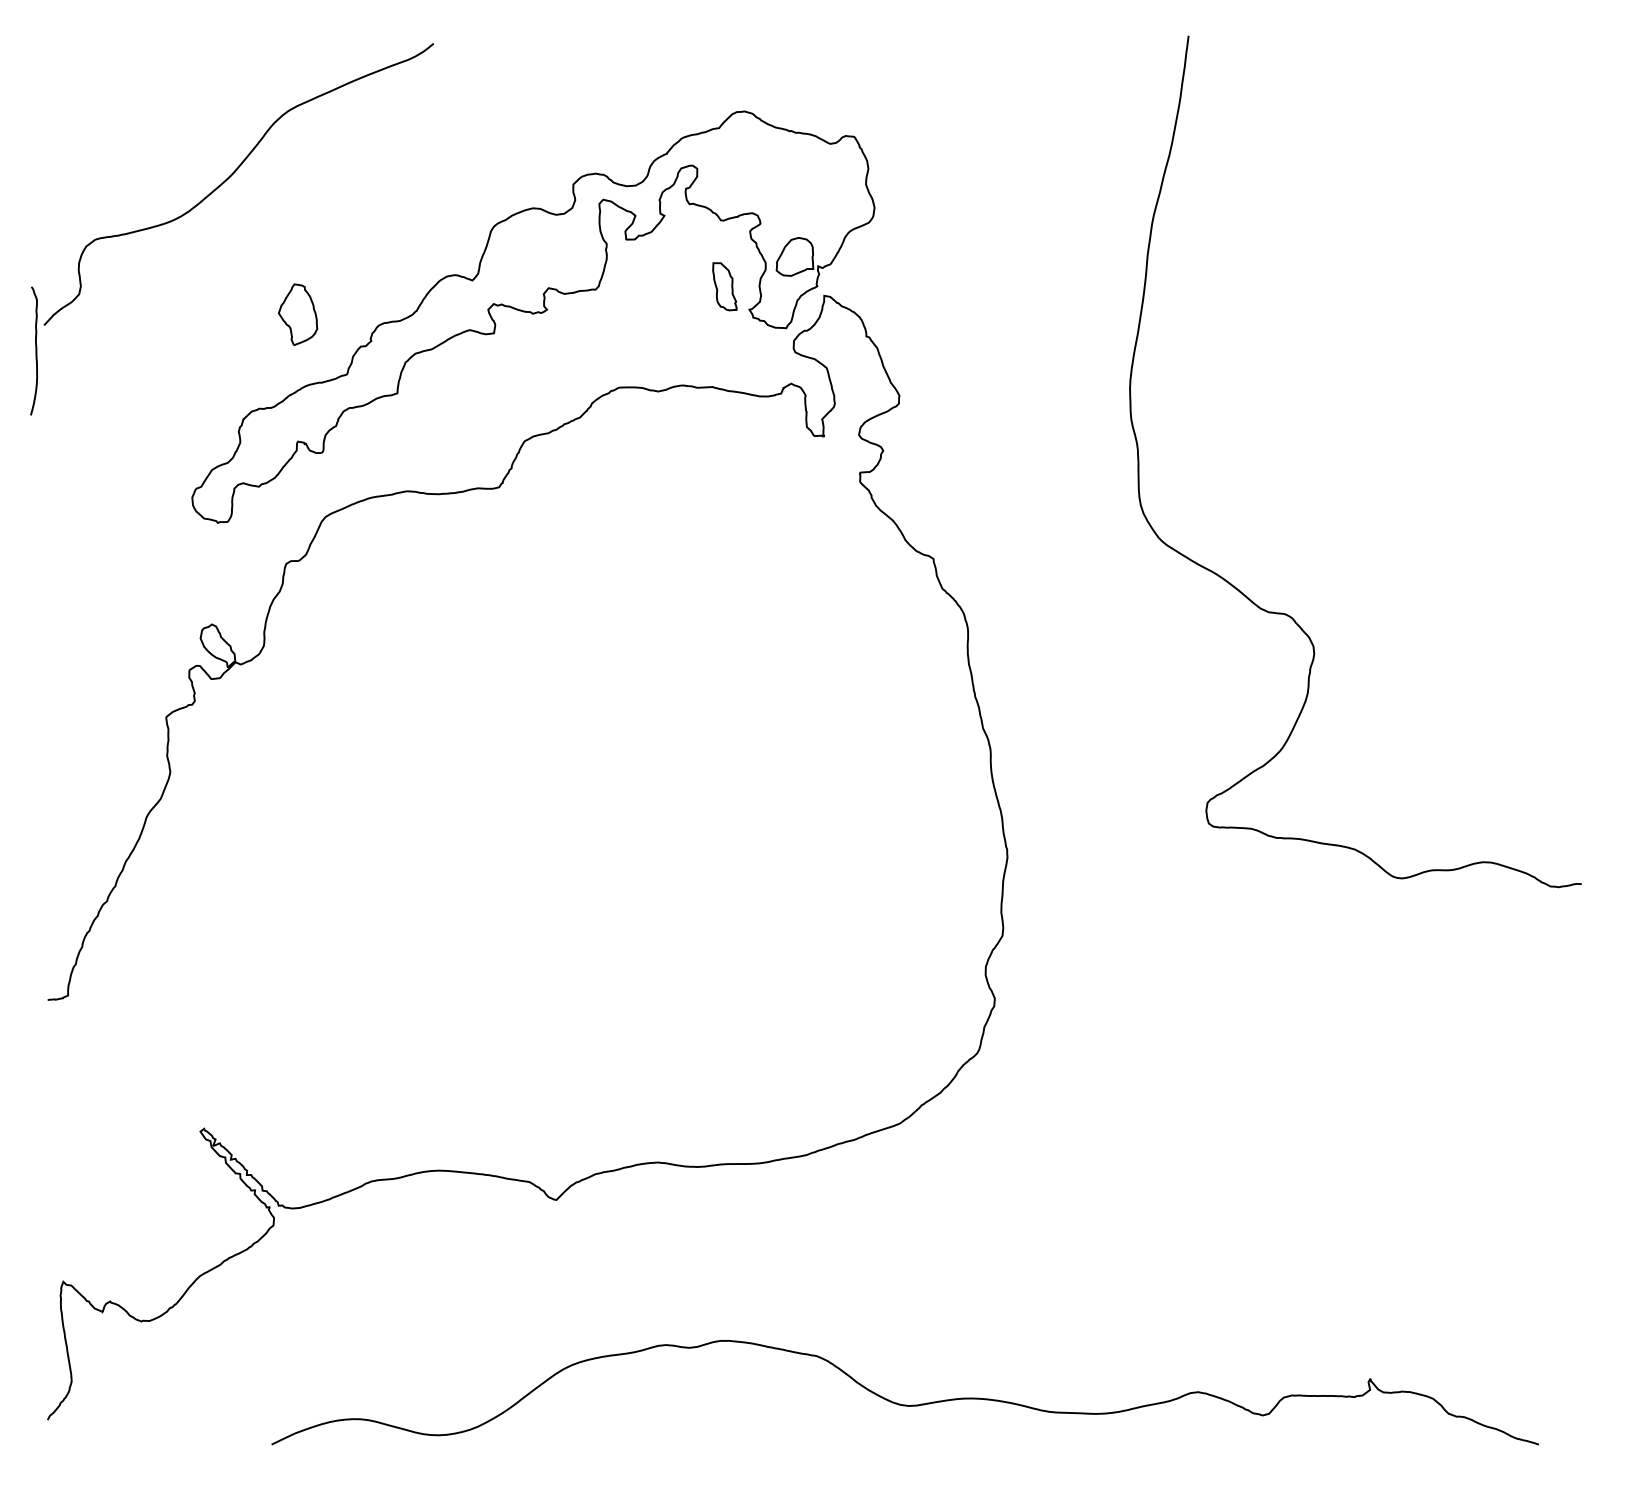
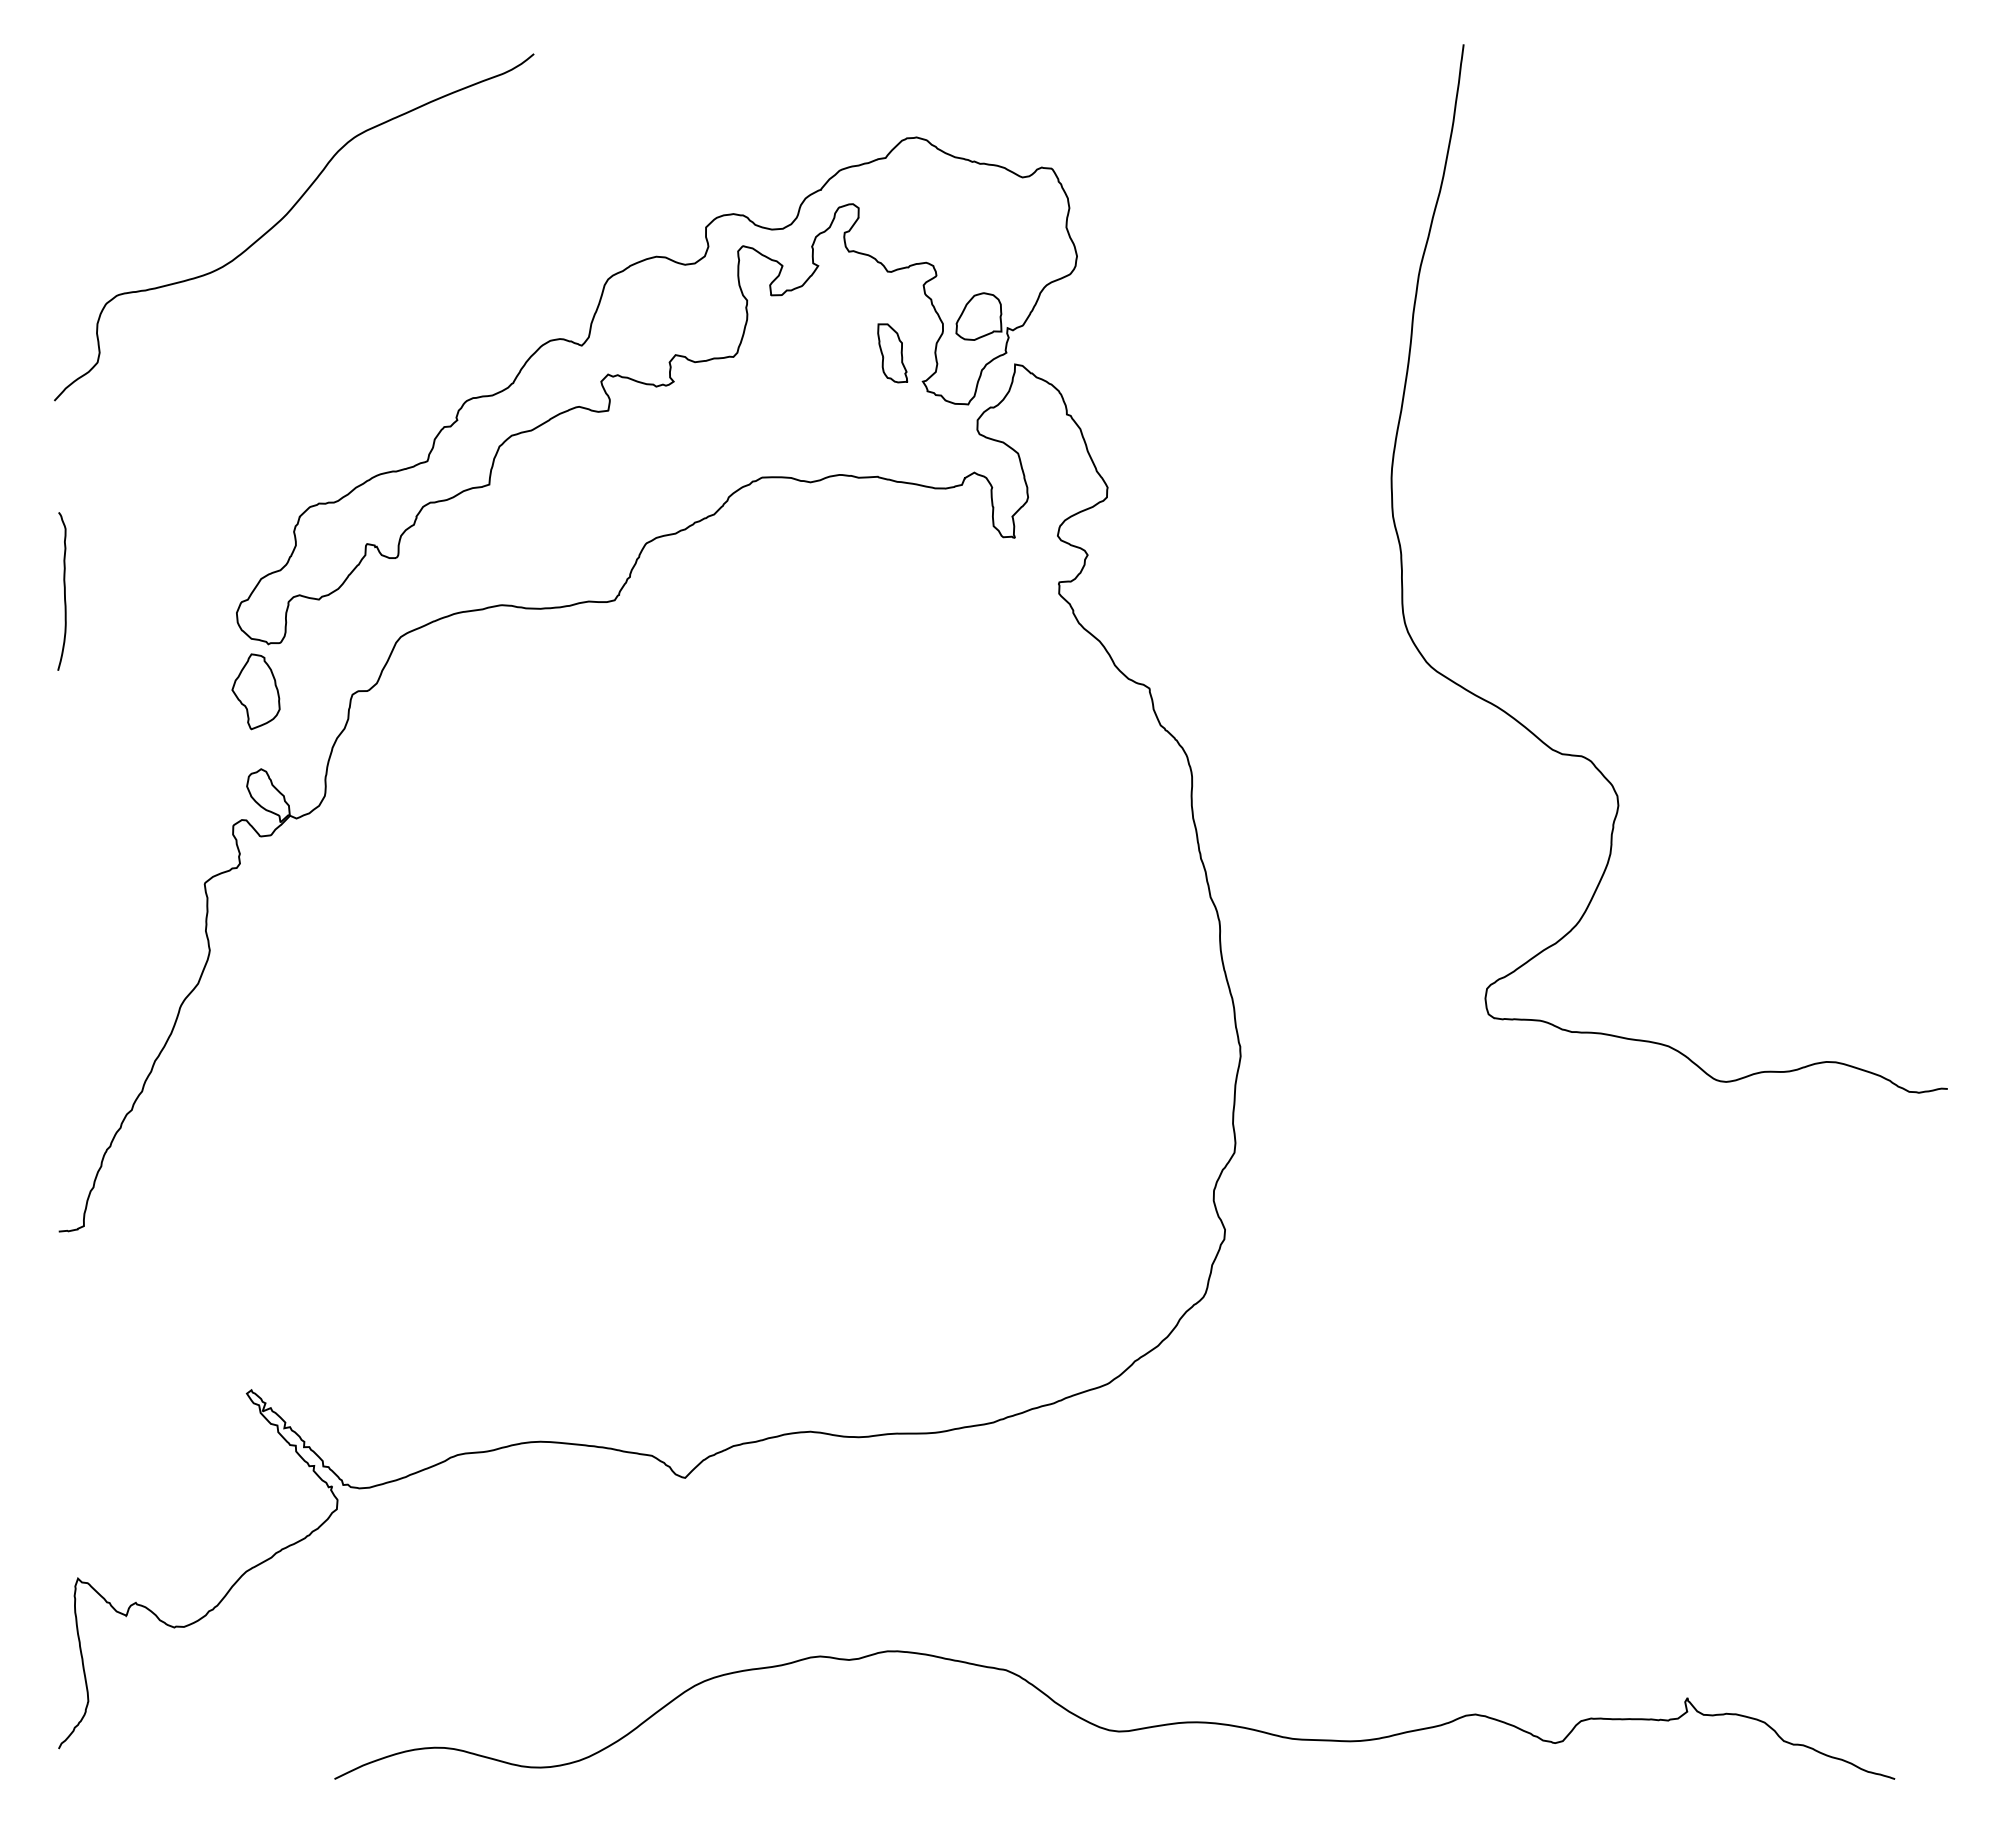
part: (297, 314) -> (255, 691), moved
curve: (36, 351) -> (64, 591), moved

